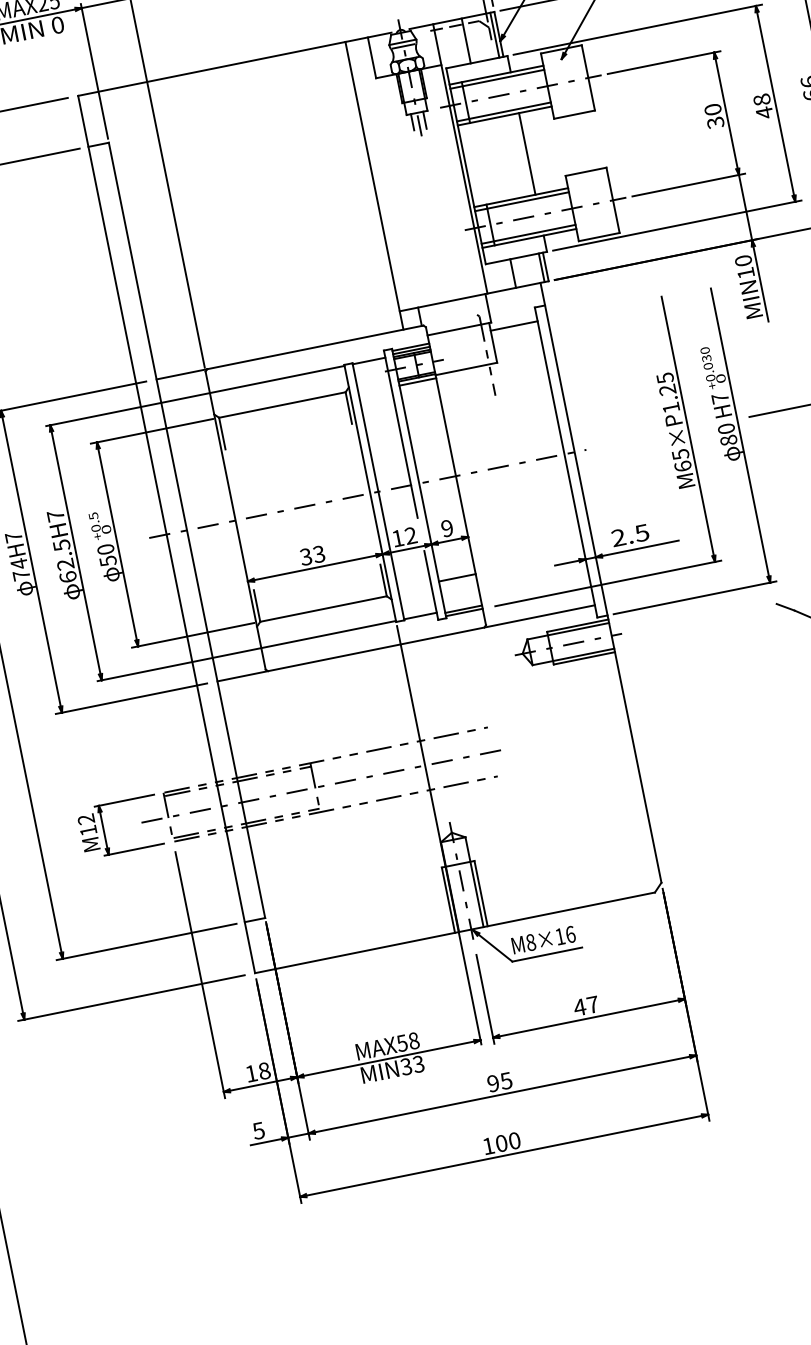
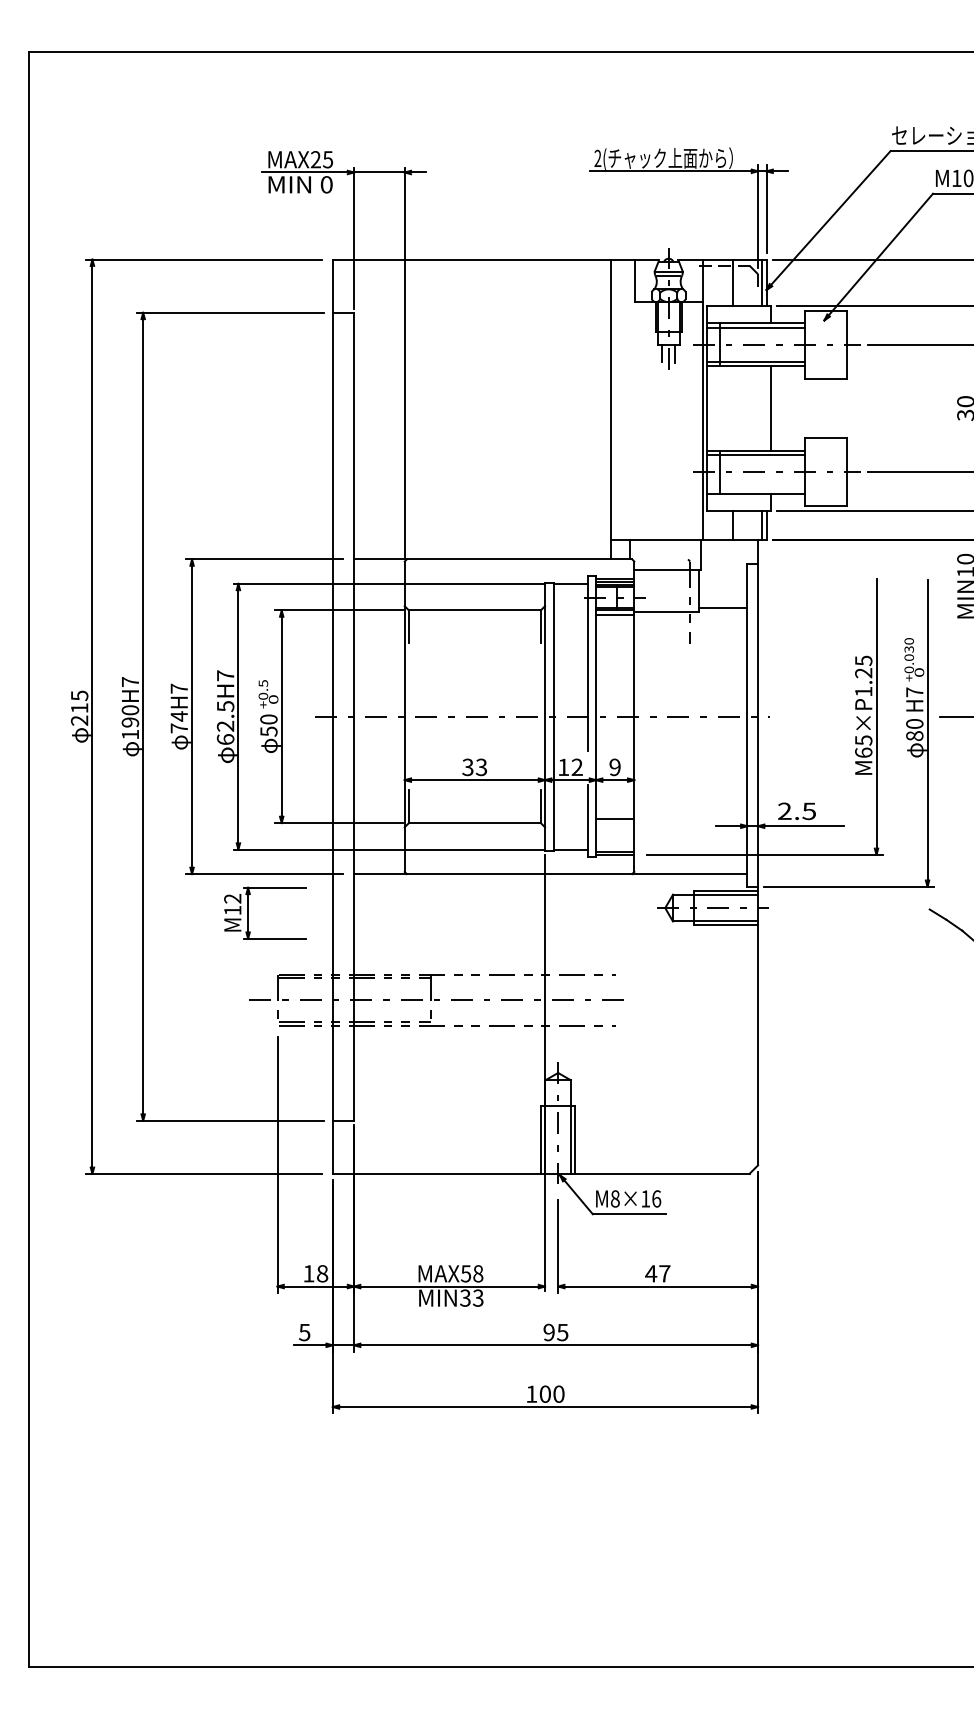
line: (528, 234) -> (755, 489), removed
line: (513, 326) -> (722, 608), moved
part: (103, 829) -> (248, 912), moved

